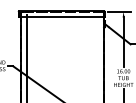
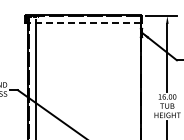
line: (61, 17) -> (83, 23), solid -> dashed

